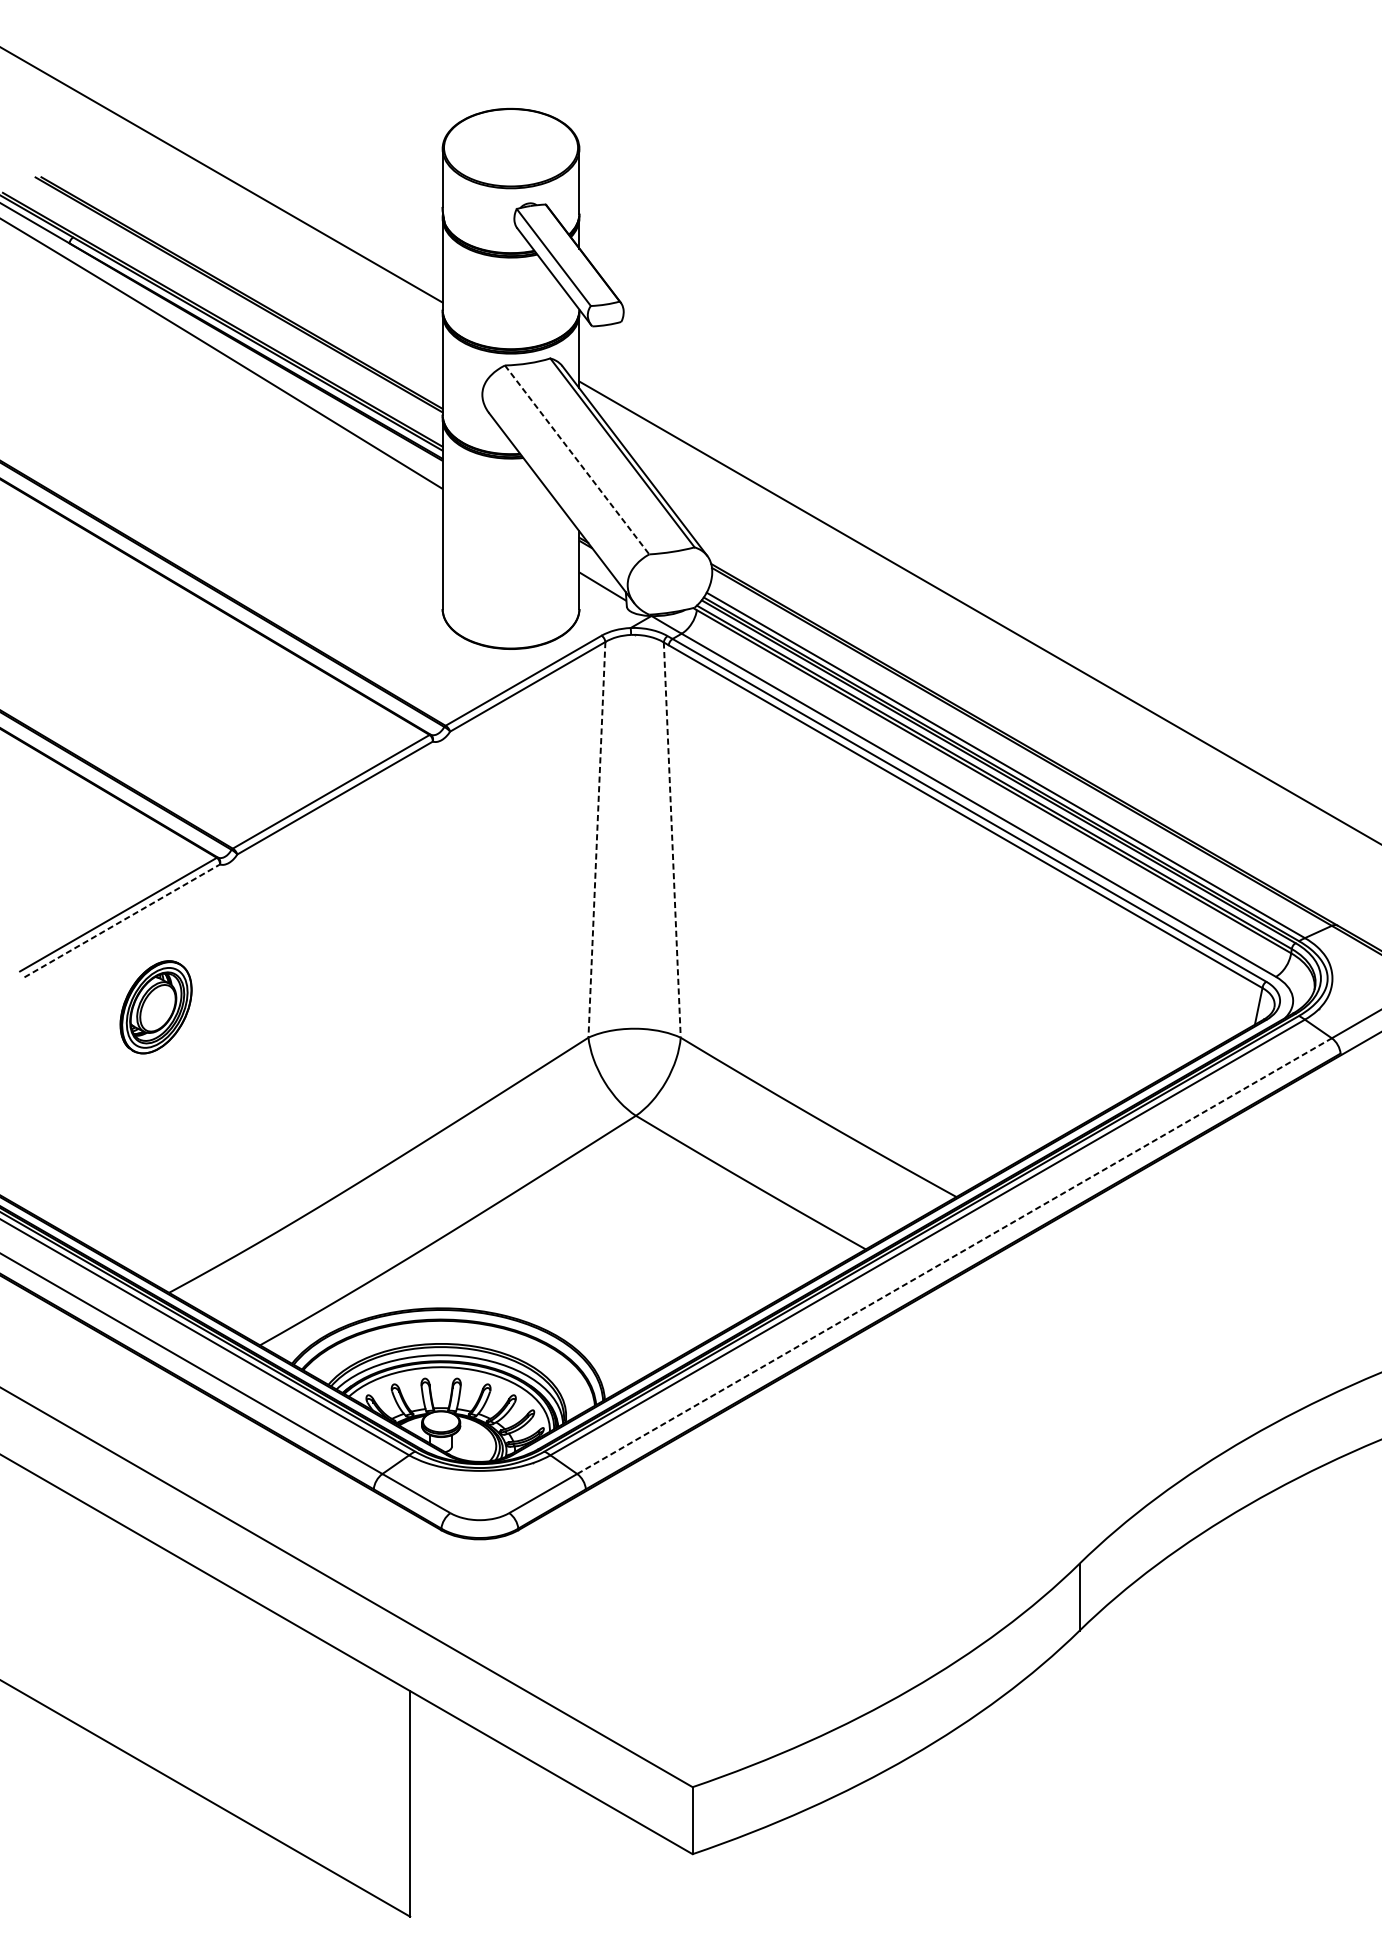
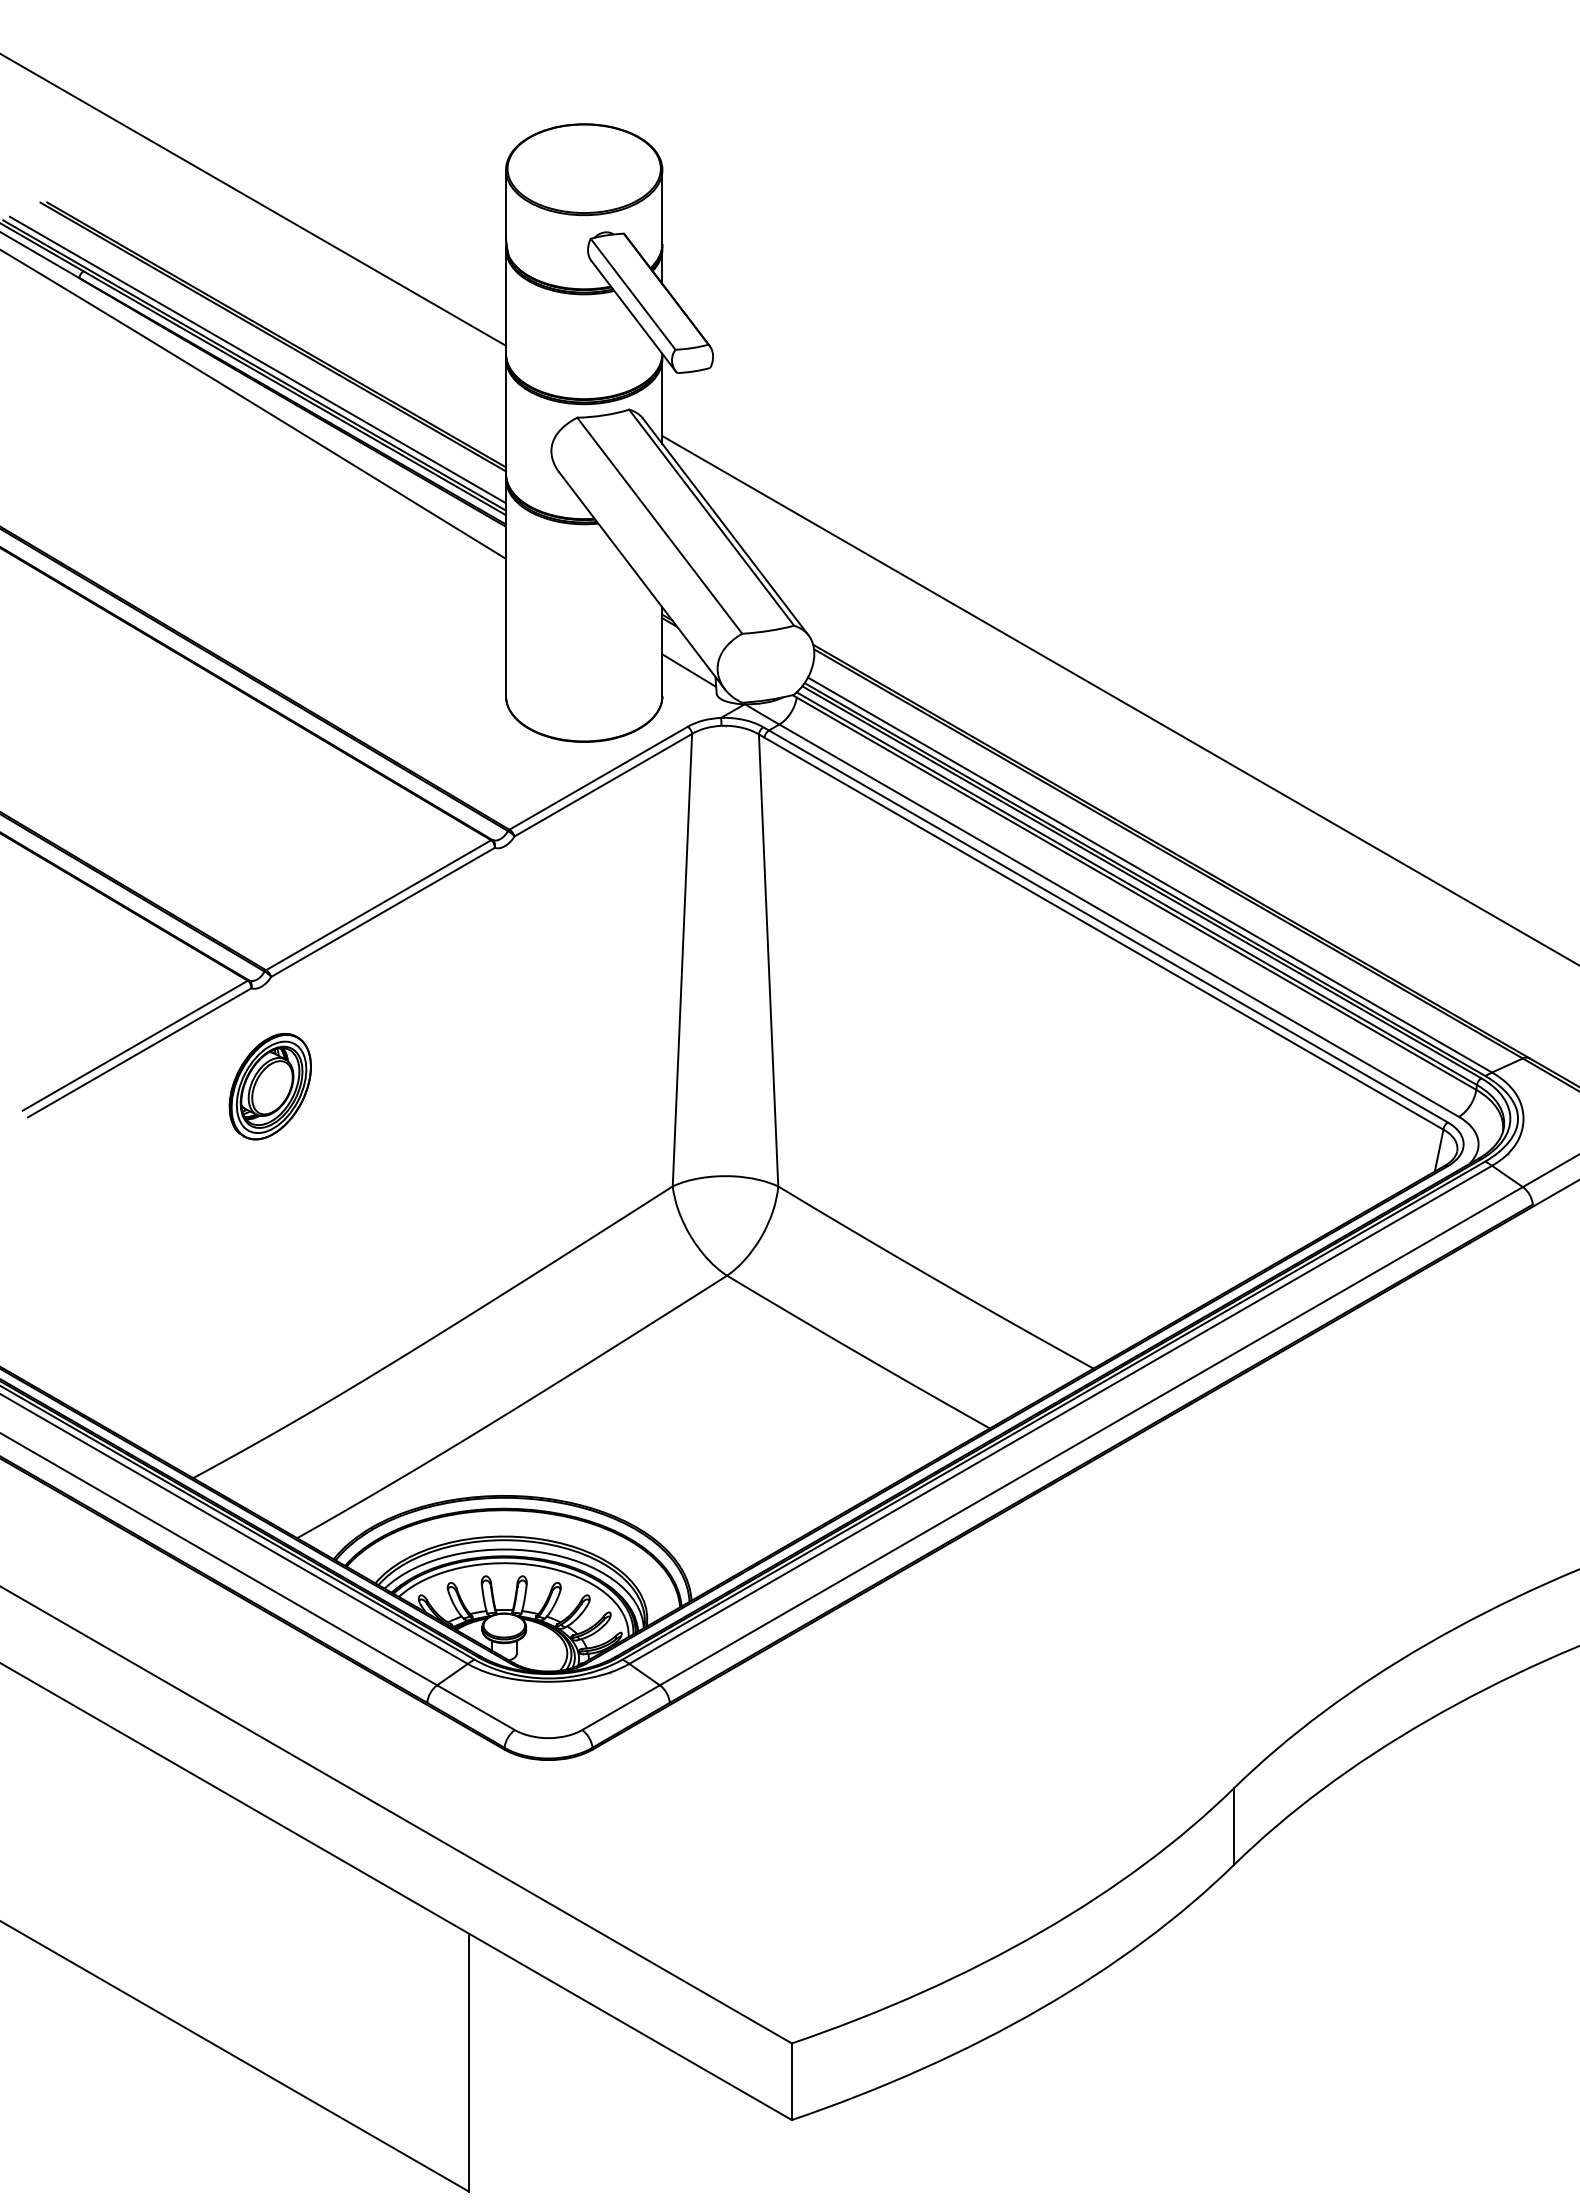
line: (225, 314) -> (257, 359), added
line: (576, 459) -> (659, 525), dashed -> solid
line: (596, 840) -> (682, 960), dashed -> solid
line: (672, 840) -> (768, 960), dashed -> solid
line: (123, 920) -> (140, 1052), dashed -> solid
part: (155, 1007) -> (269, 1086), moved
line: (954, 1255) -> (1091, 1435), dashed -> solid

